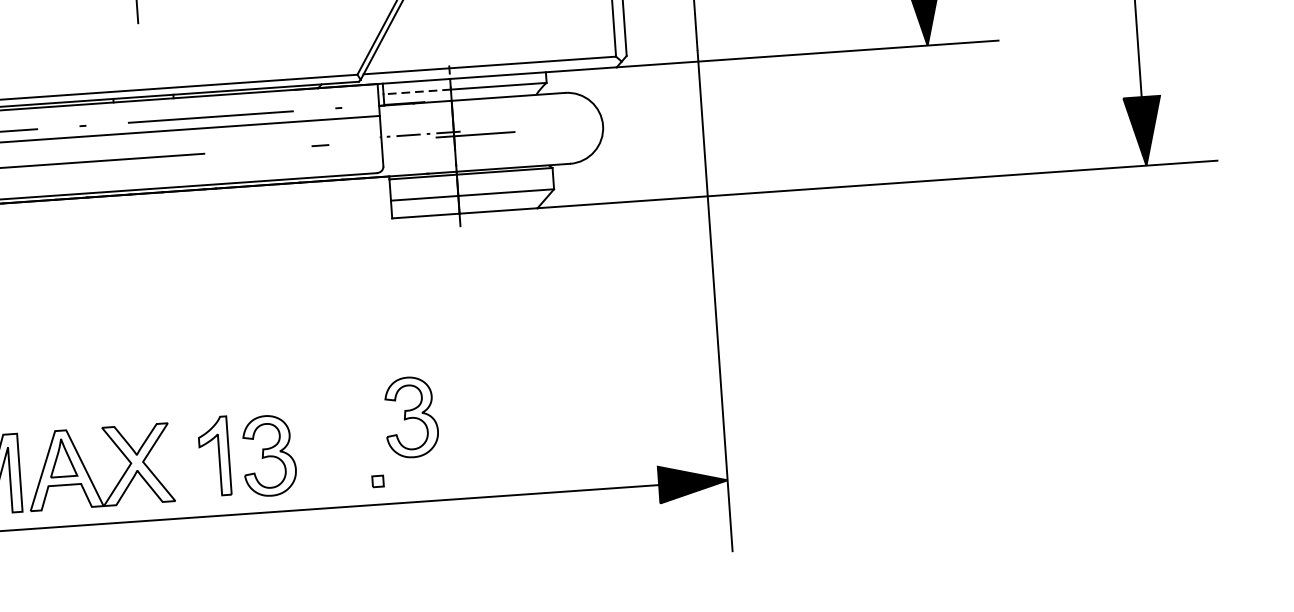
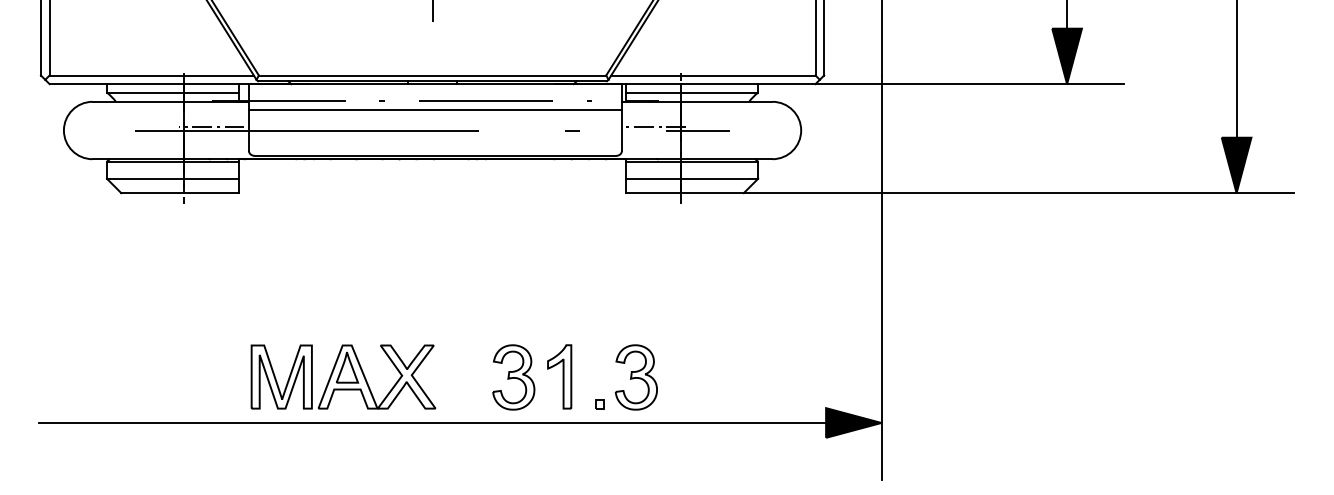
line: (416, 91) -> (652, 92), dashed -> solid
part: (410, 417) -> (635, 377), moved
part: (214, 455) -> (559, 376), moved

